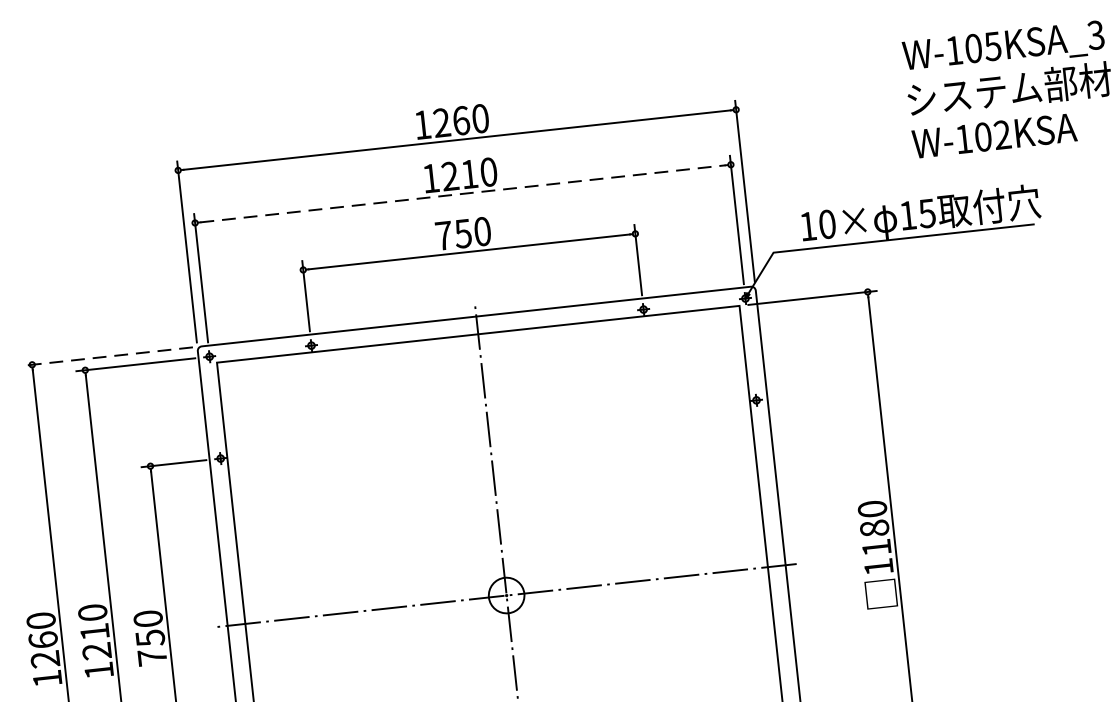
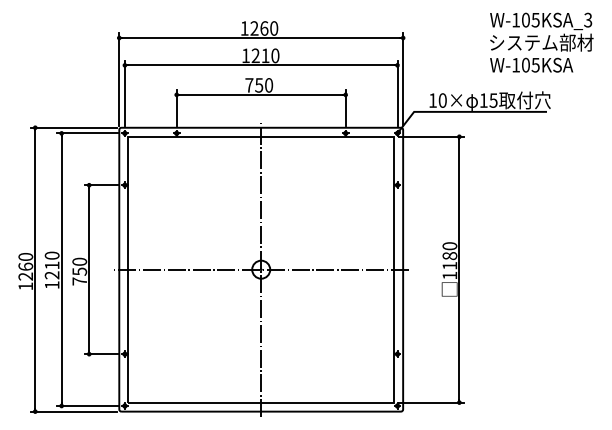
text: (1001, 133) -> (535, 64), W-102KSA -> W-105KSA
line: (463, 194) -> (261, 65), dashed -> solid
line: (107, 356) -> (73, 127), dashed -> solid

